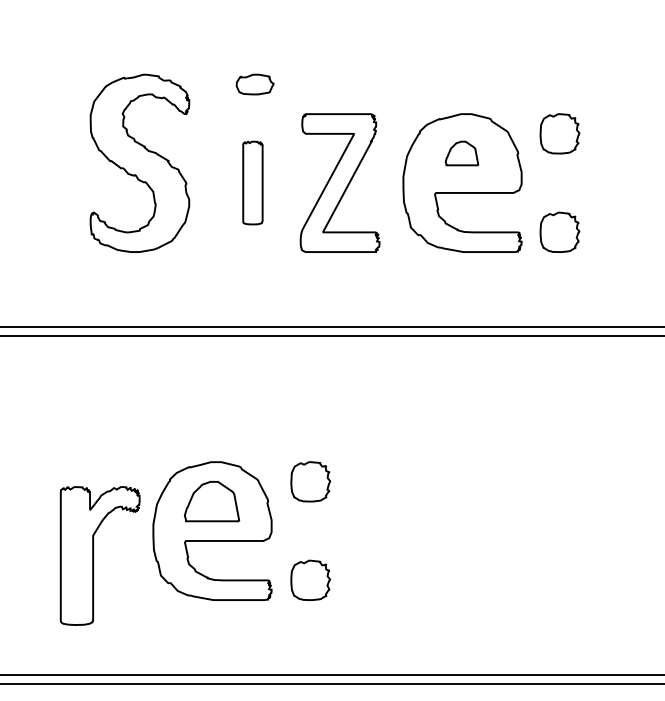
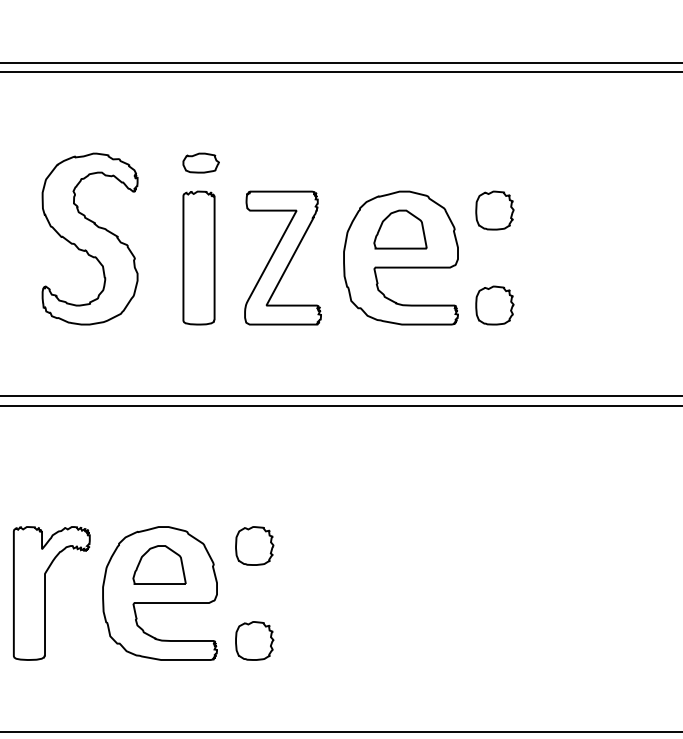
part: (462, 153) -> (400, 229), size x1.67
part: (252, 182) -> (198, 257), size x1.67
part: (99, 556) -> (51, 593), moved

